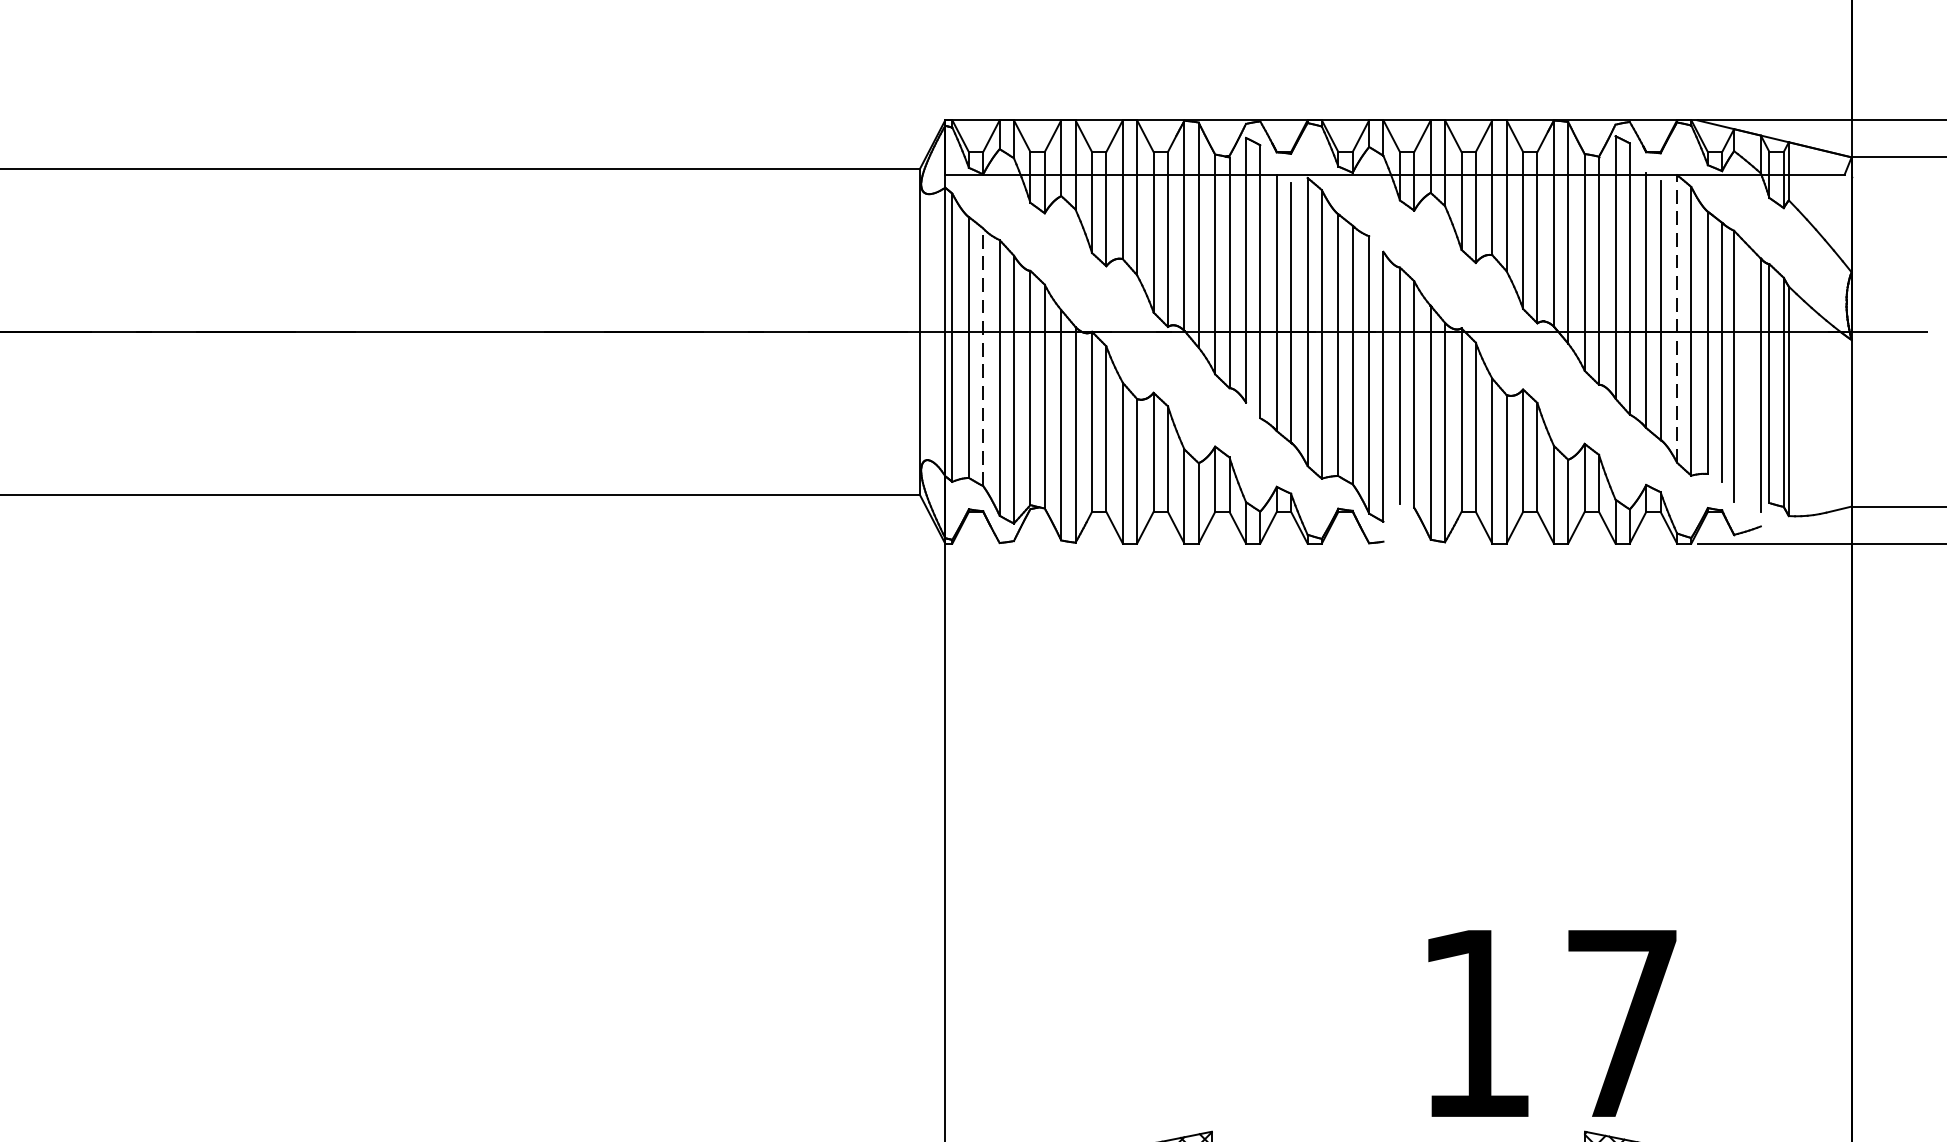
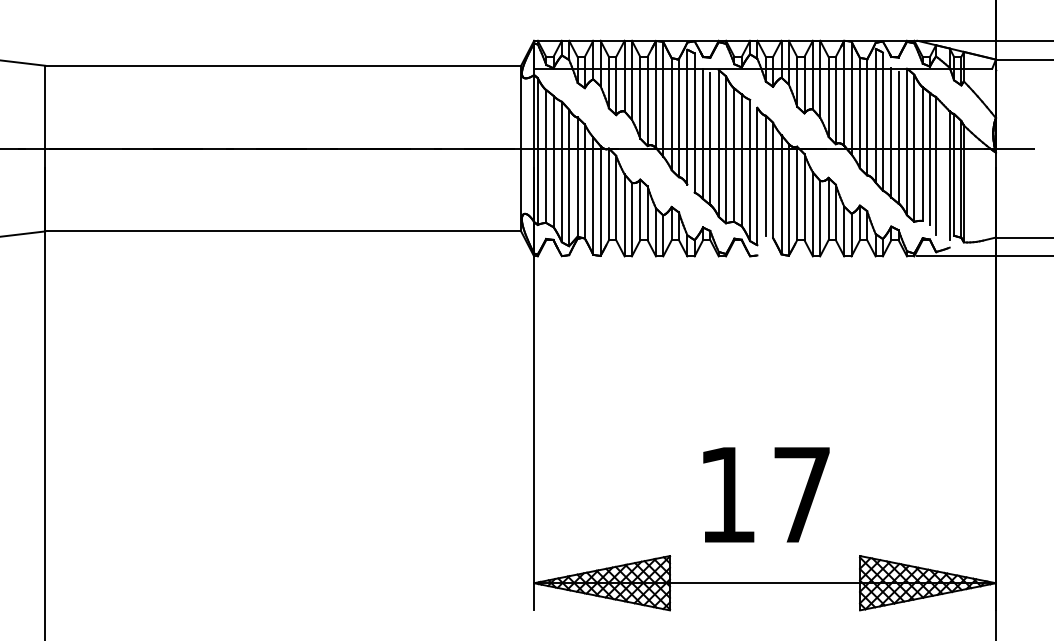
line: (1678, 318) -> (907, 141), dashed -> solid
line: (983, 357) -> (553, 161), dashed -> solid
text: (1552, 1022) -> (766, 494), moved

